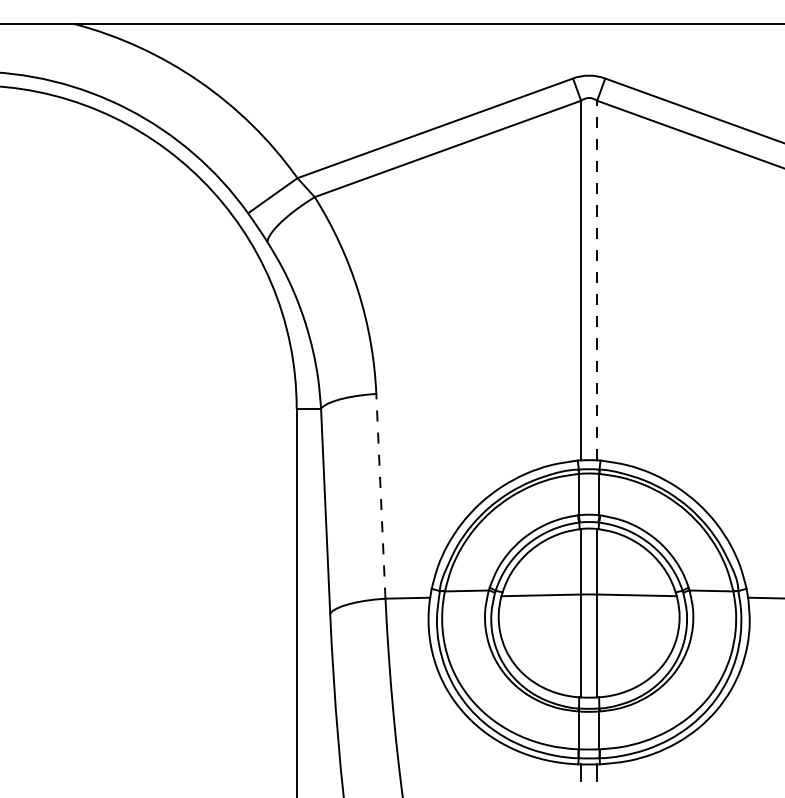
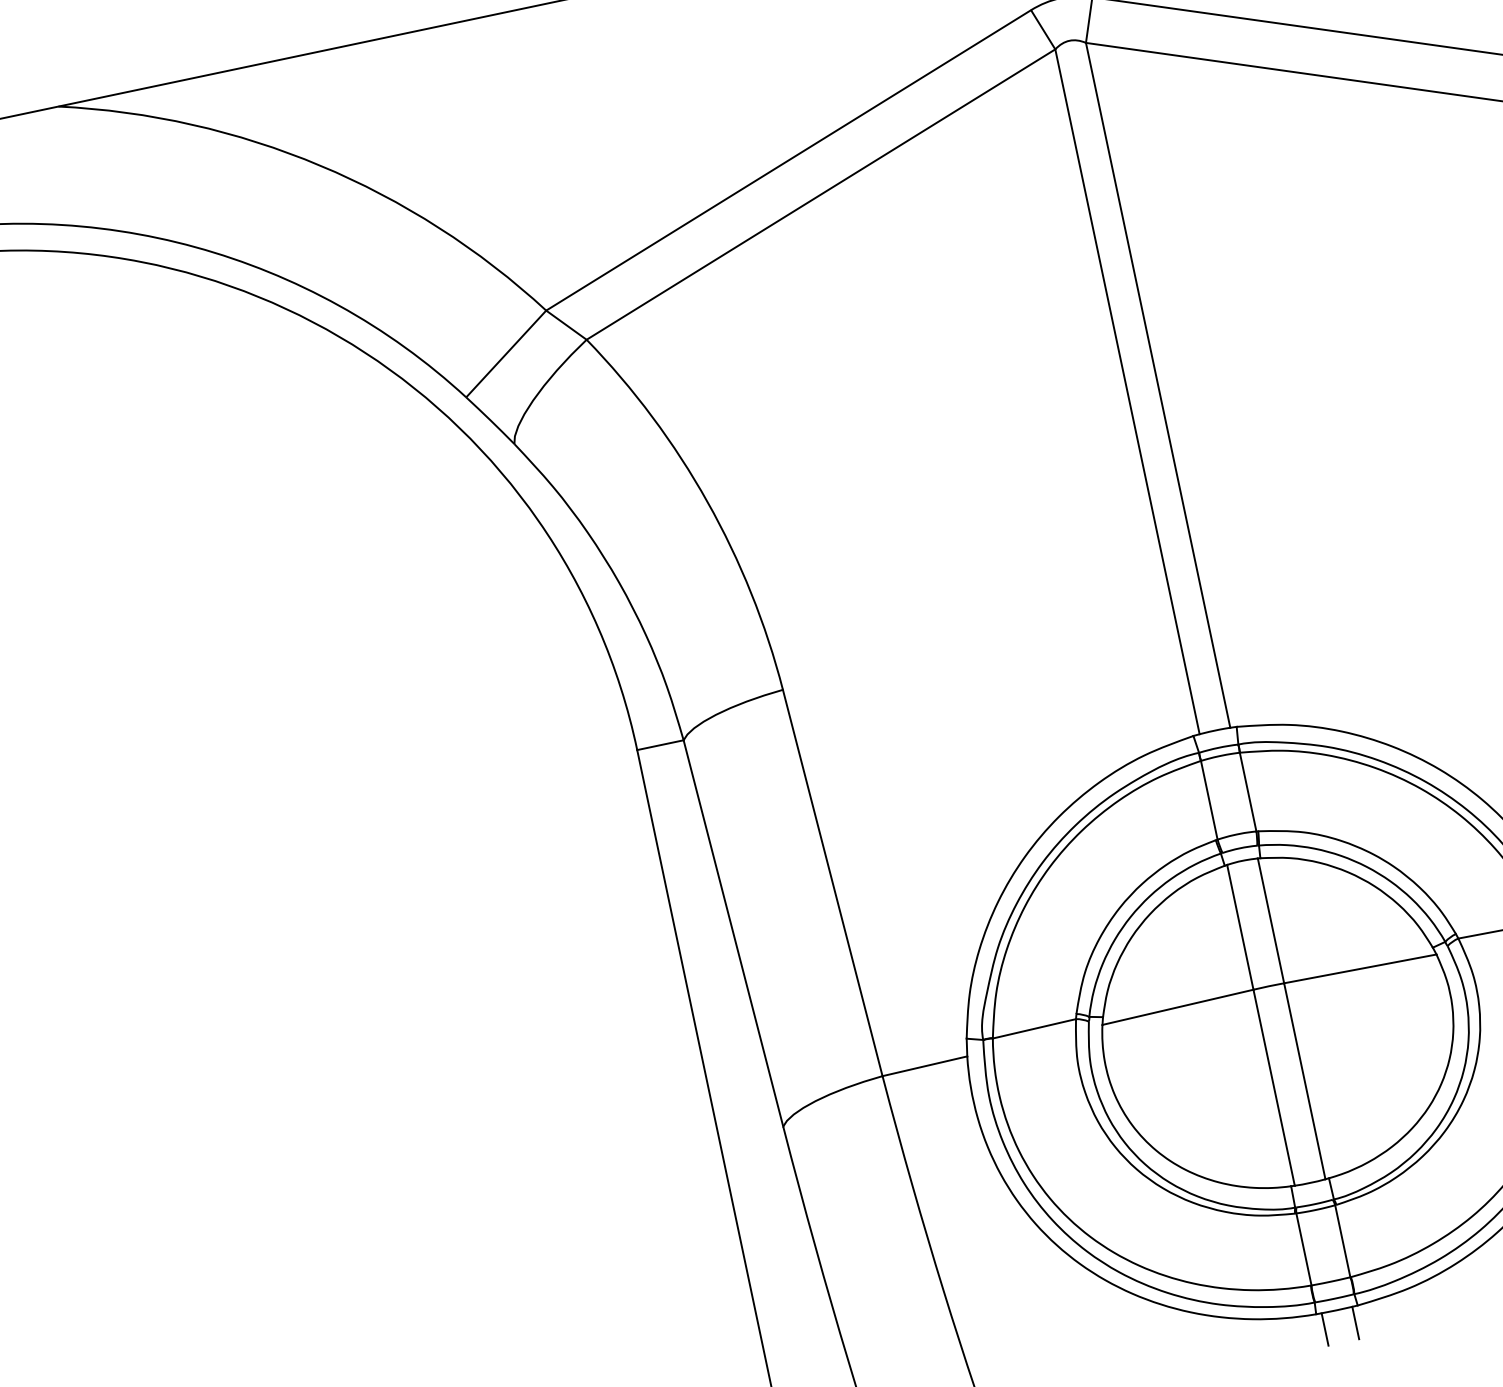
line: (597, 280) -> (1158, 385), dashed -> solid
line: (380, 495) -> (831, 881), dashed -> solid

